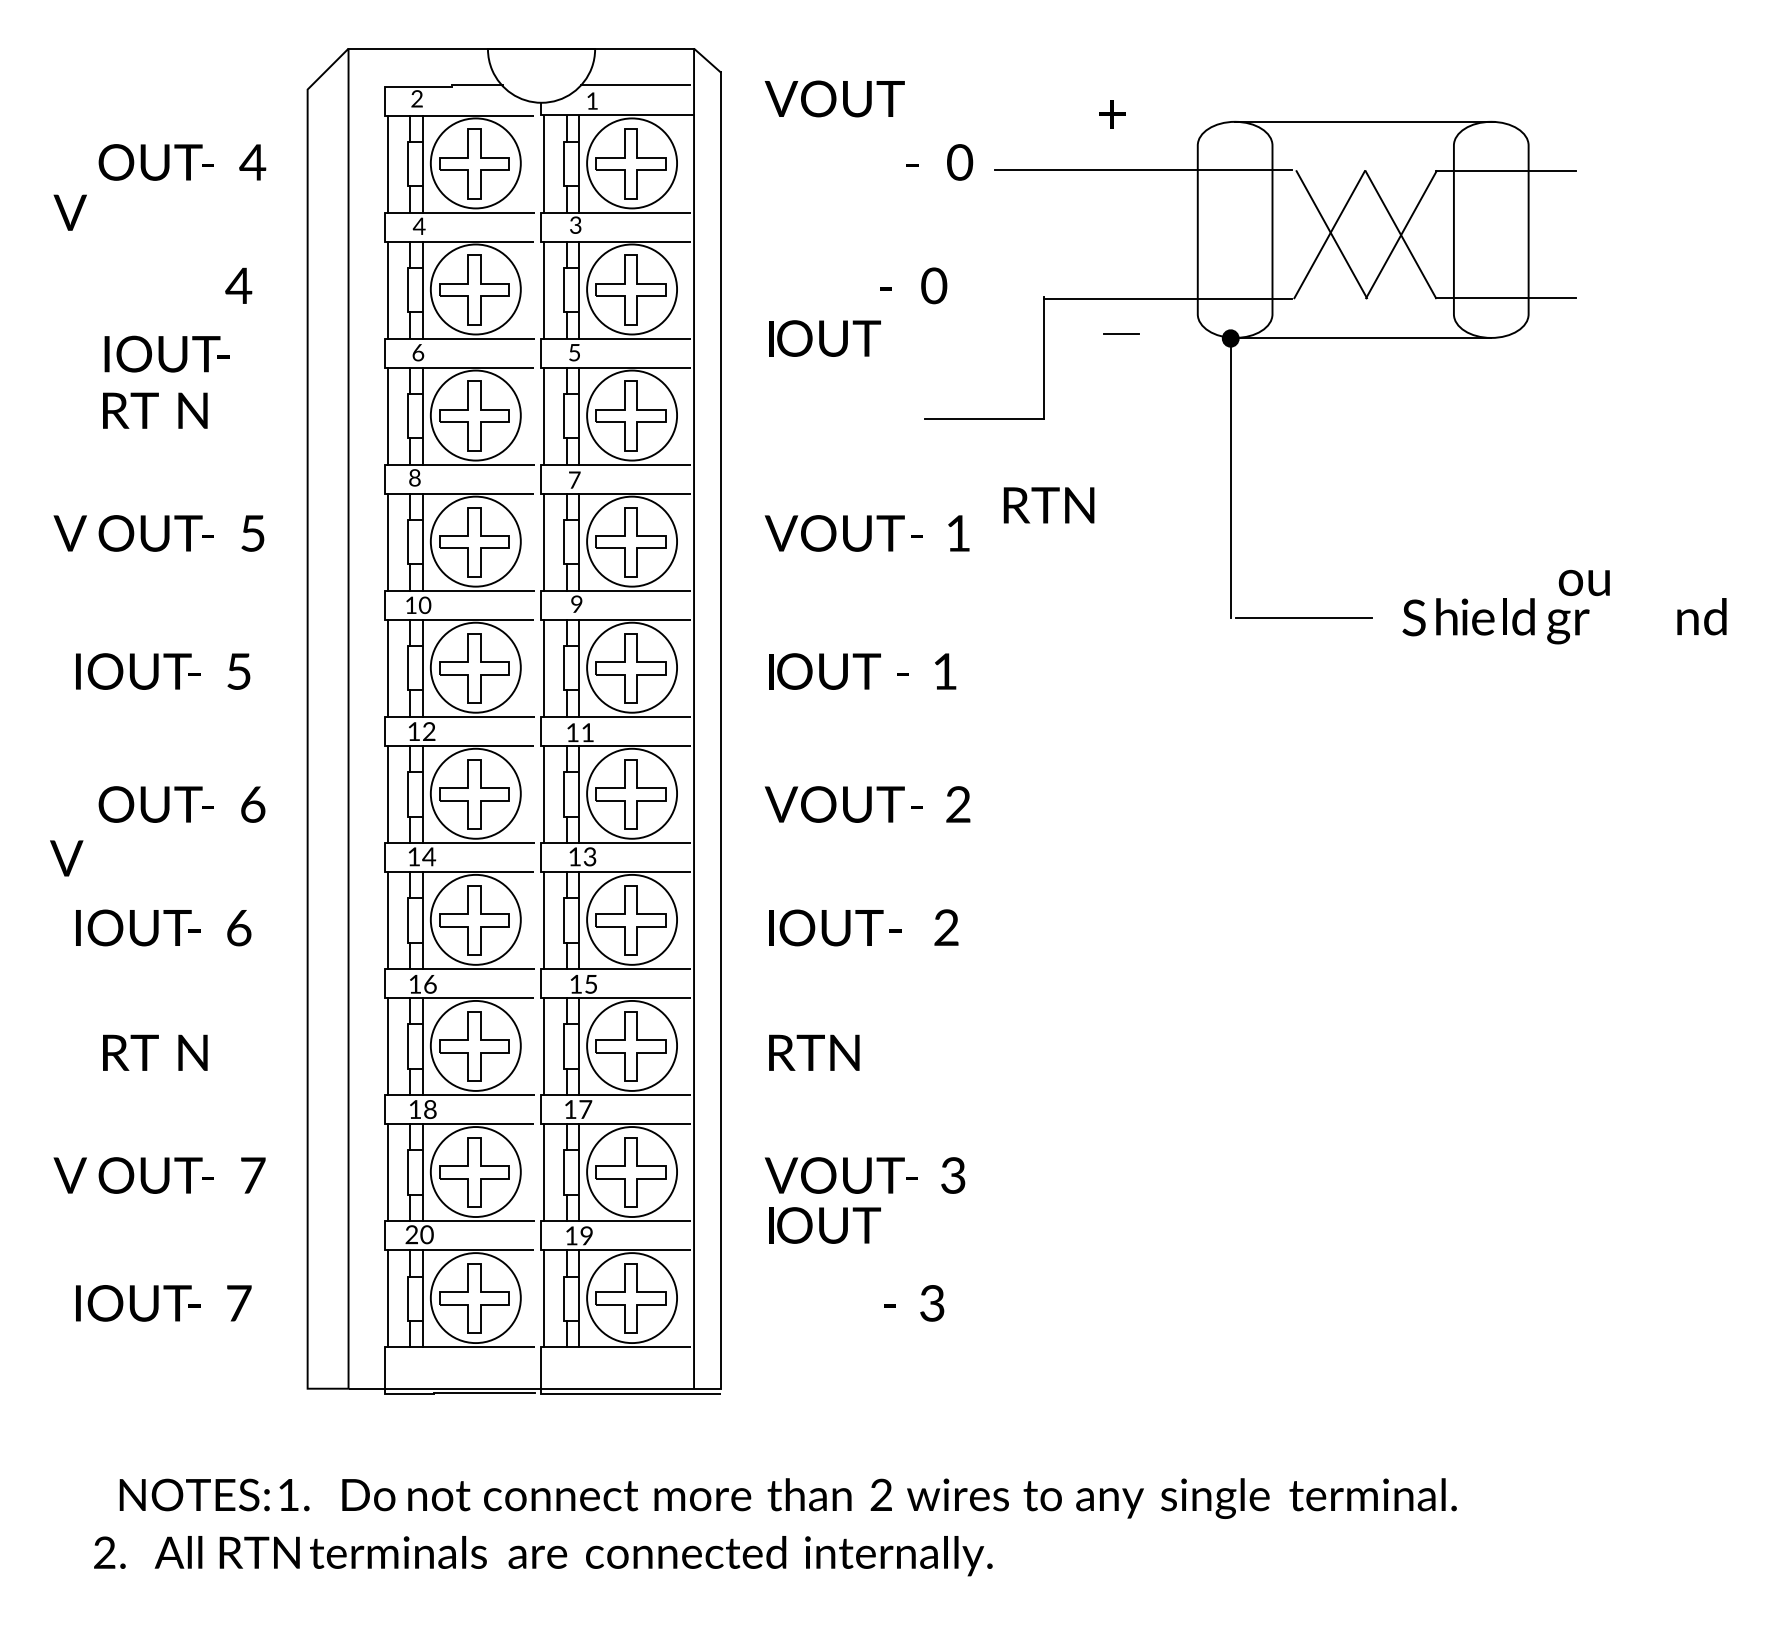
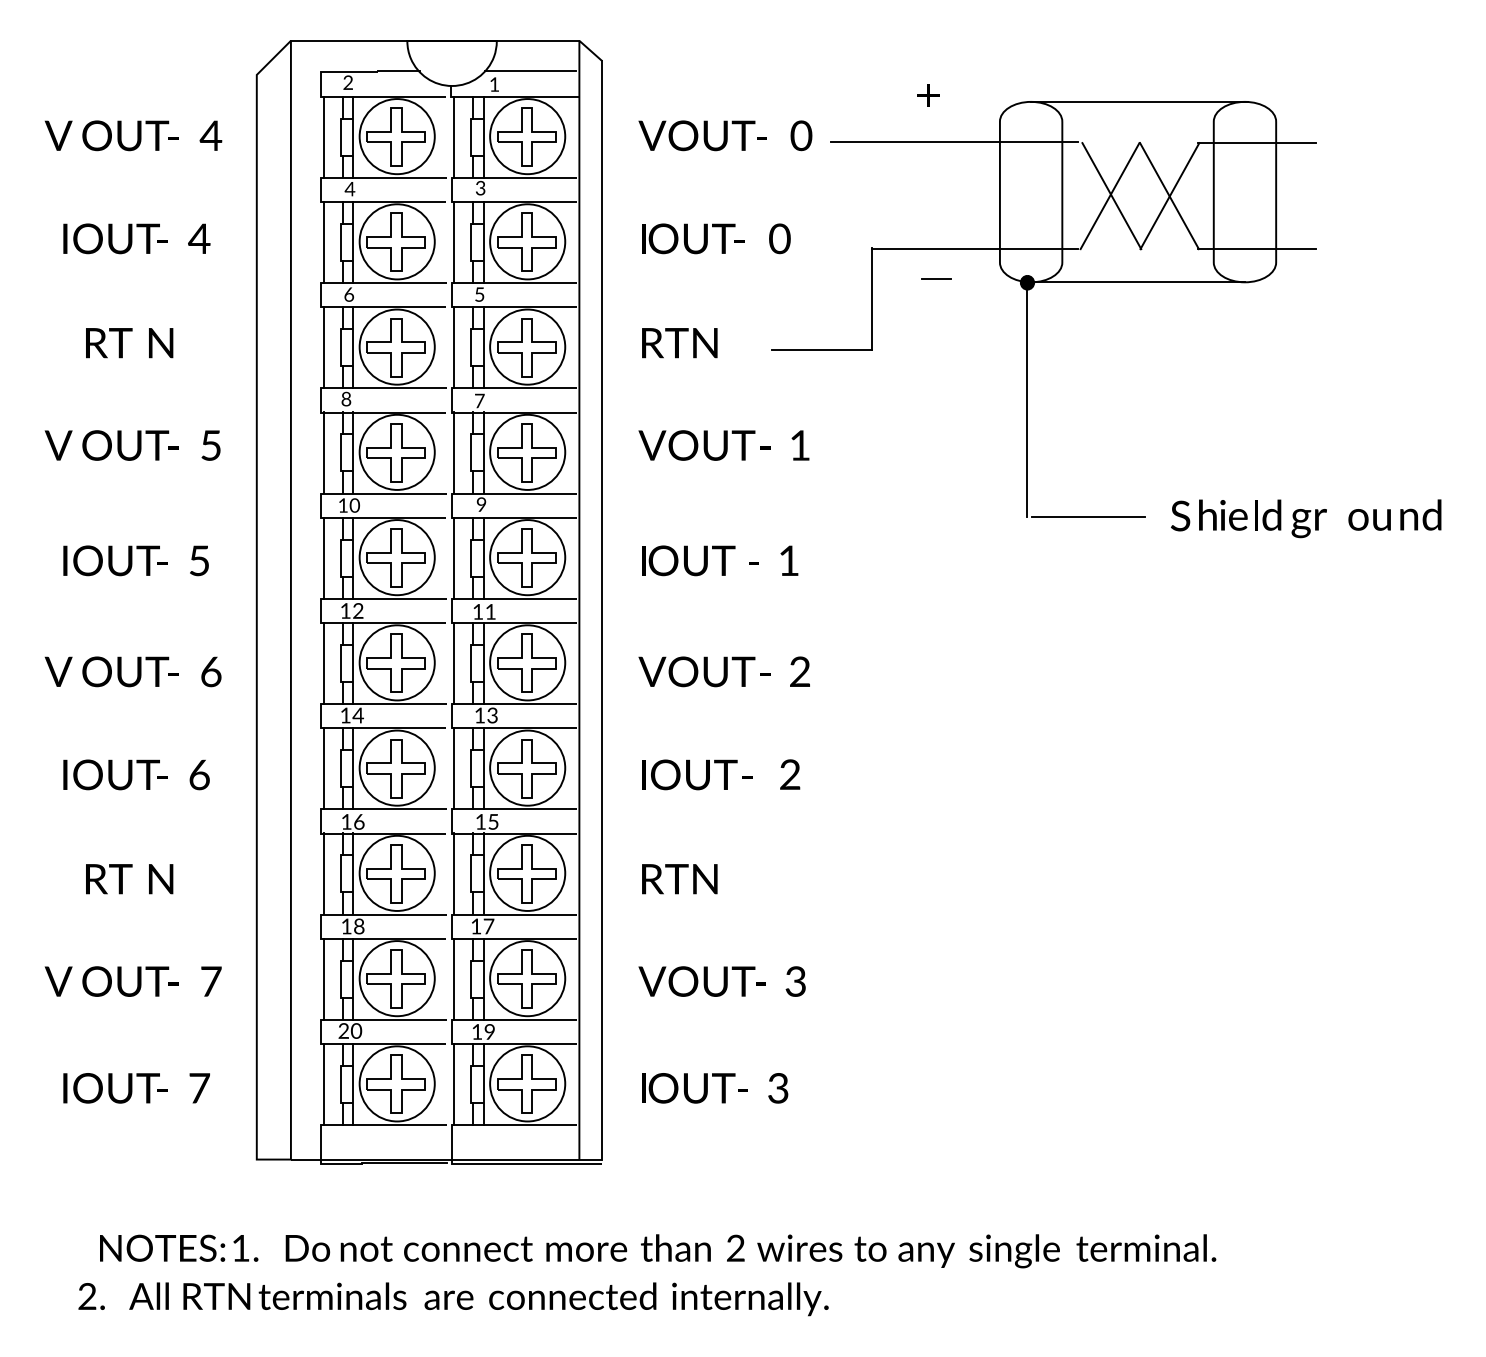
text: (834, 98) -> (696, 135), moved
text: (70, 212) -> (58, 135), moved
text: (824, 338) -> (688, 238), moved
text: (167, 353) -> (115, 238), moved
text: (1048, 505) -> (679, 343), moved
text: (1584, 582) -> (1369, 519), moved
text: (66, 858) -> (58, 671), moved
text: (824, 1225) -> (688, 1088), moved

